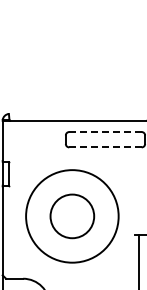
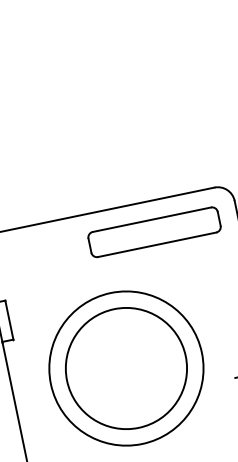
line: (105, 132) -> (152, 220), dashed -> solid
line: (105, 147) -> (157, 244), dashed -> solid
circle: (71, 216) -> (125, 368), size x1.67

